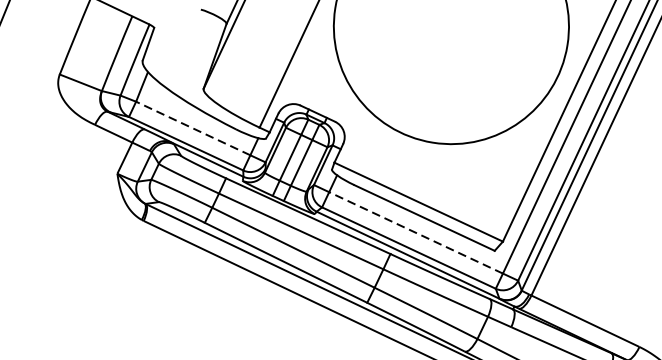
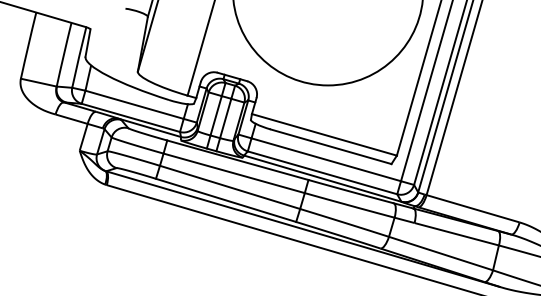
line: (193, 128) -> (134, 104), dashed -> solid
line: (416, 232) -> (326, 159), dashed -> solid

